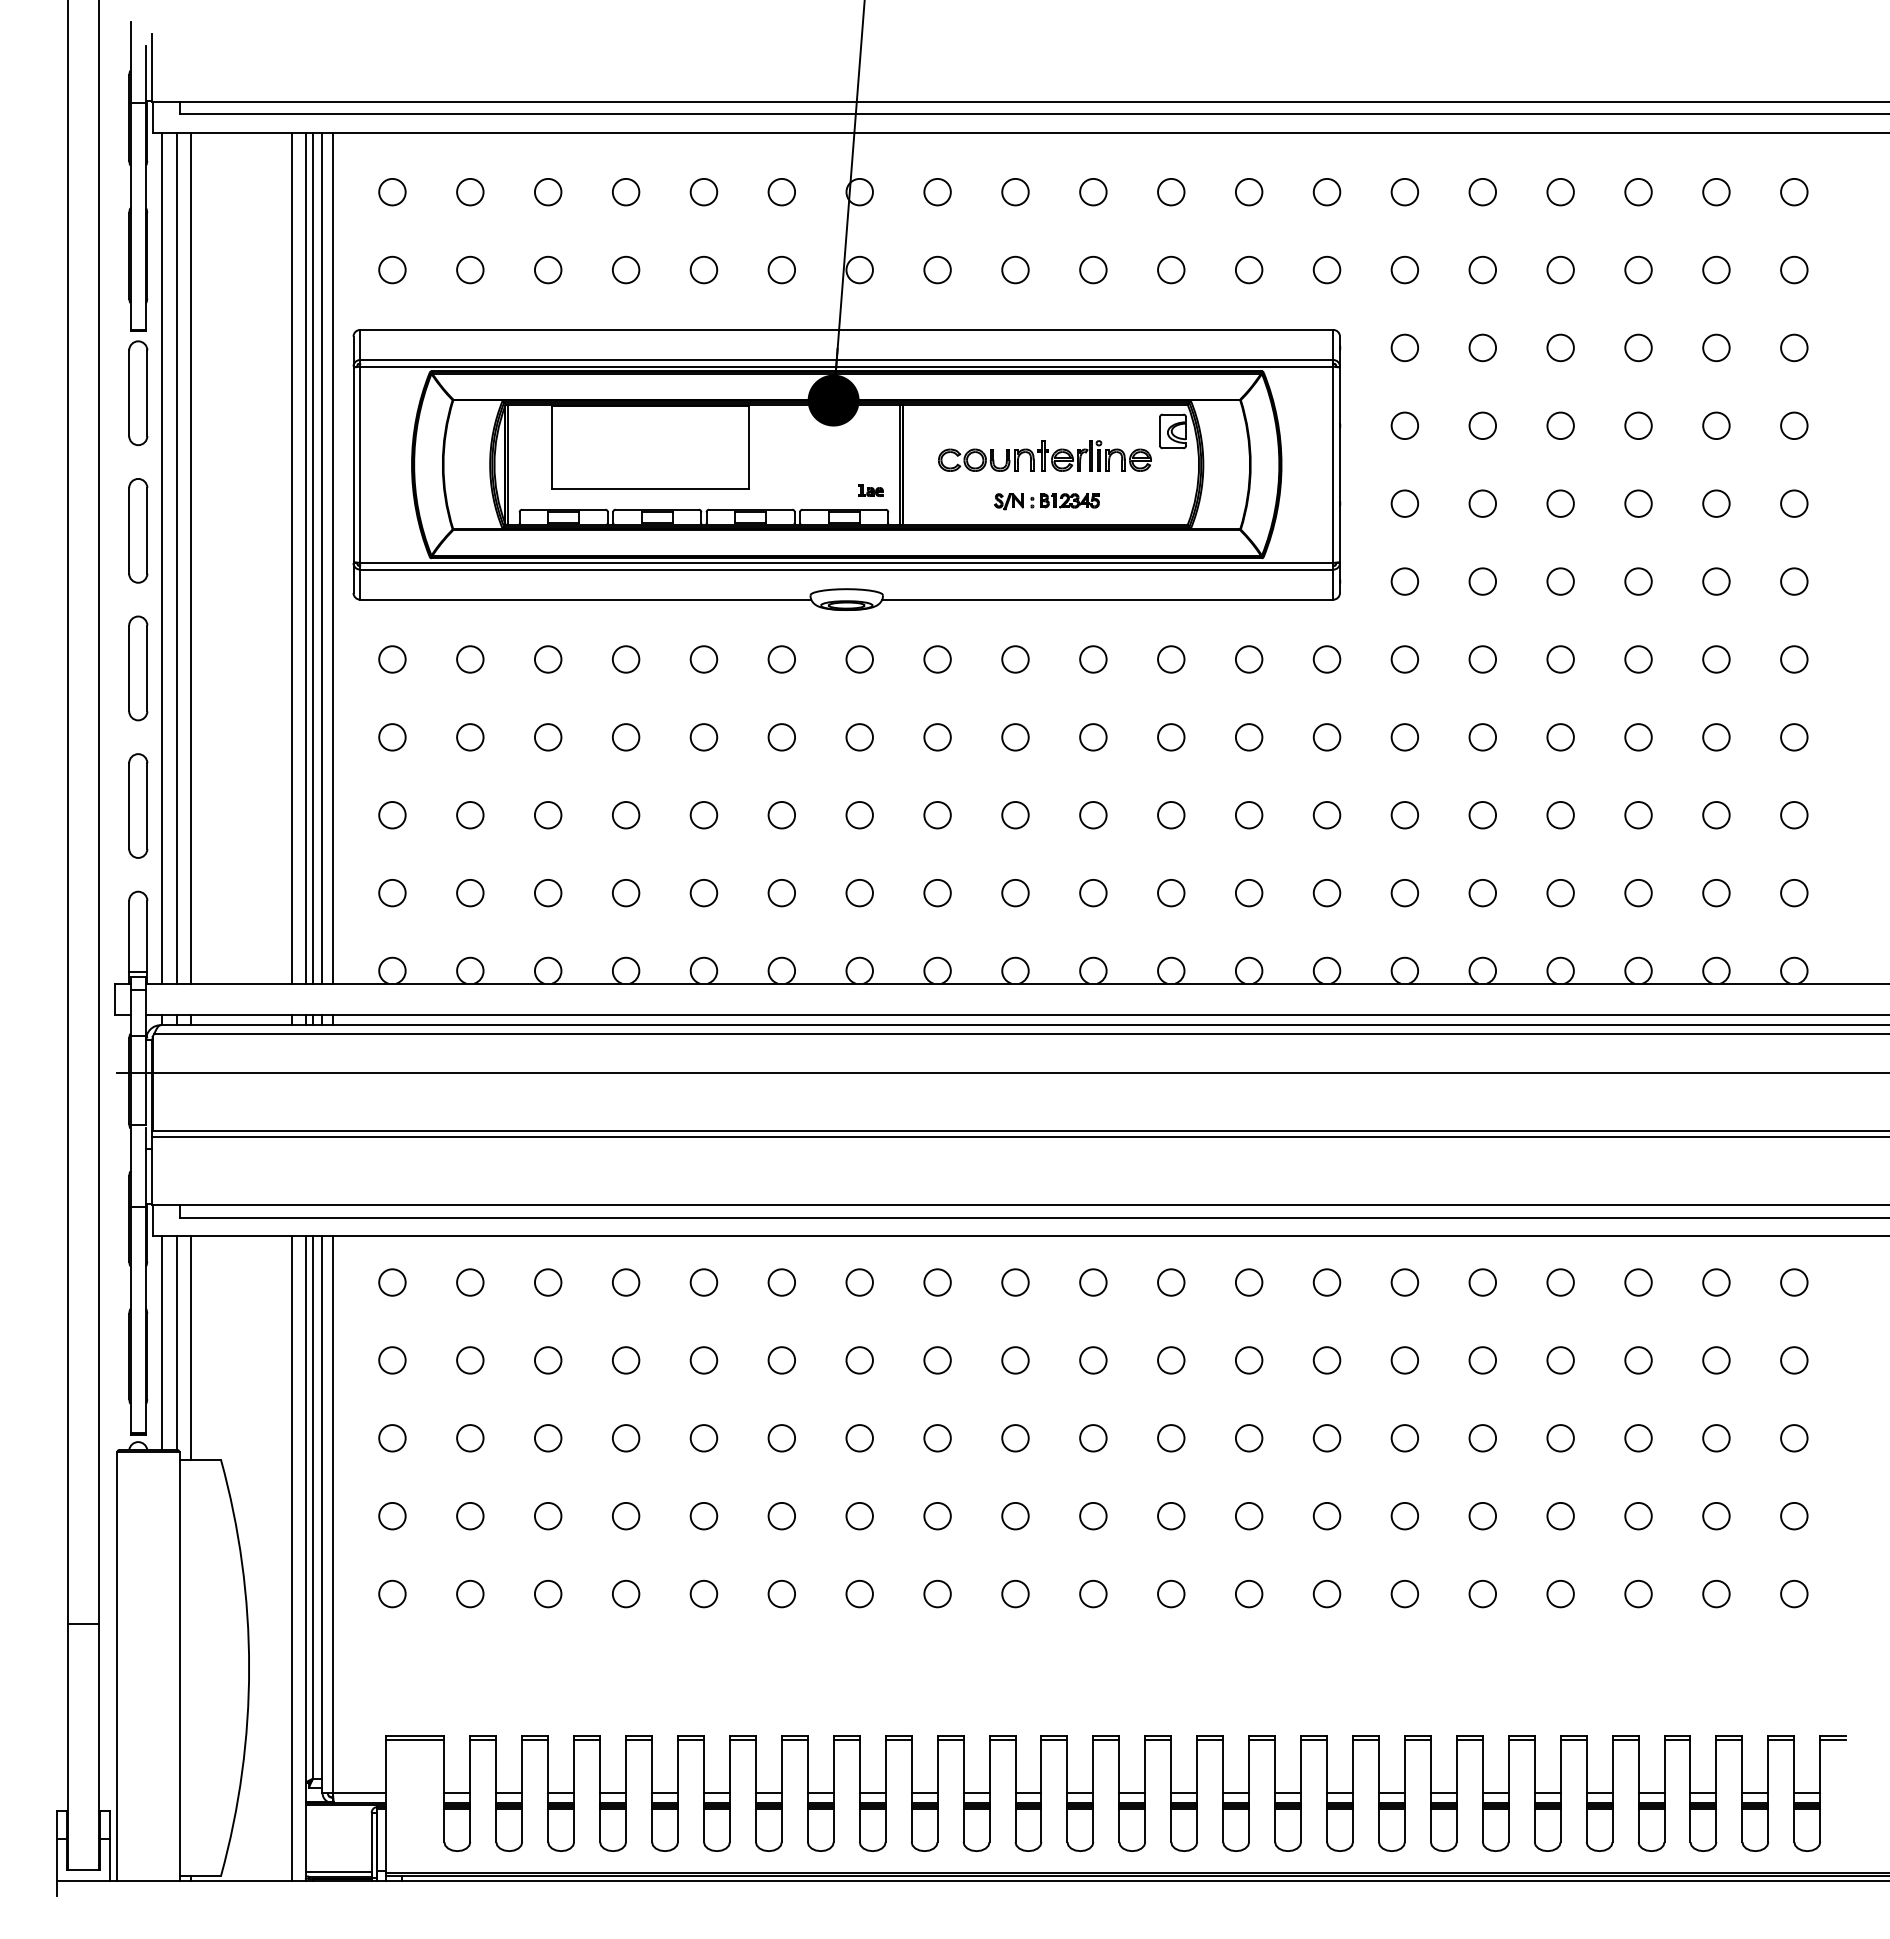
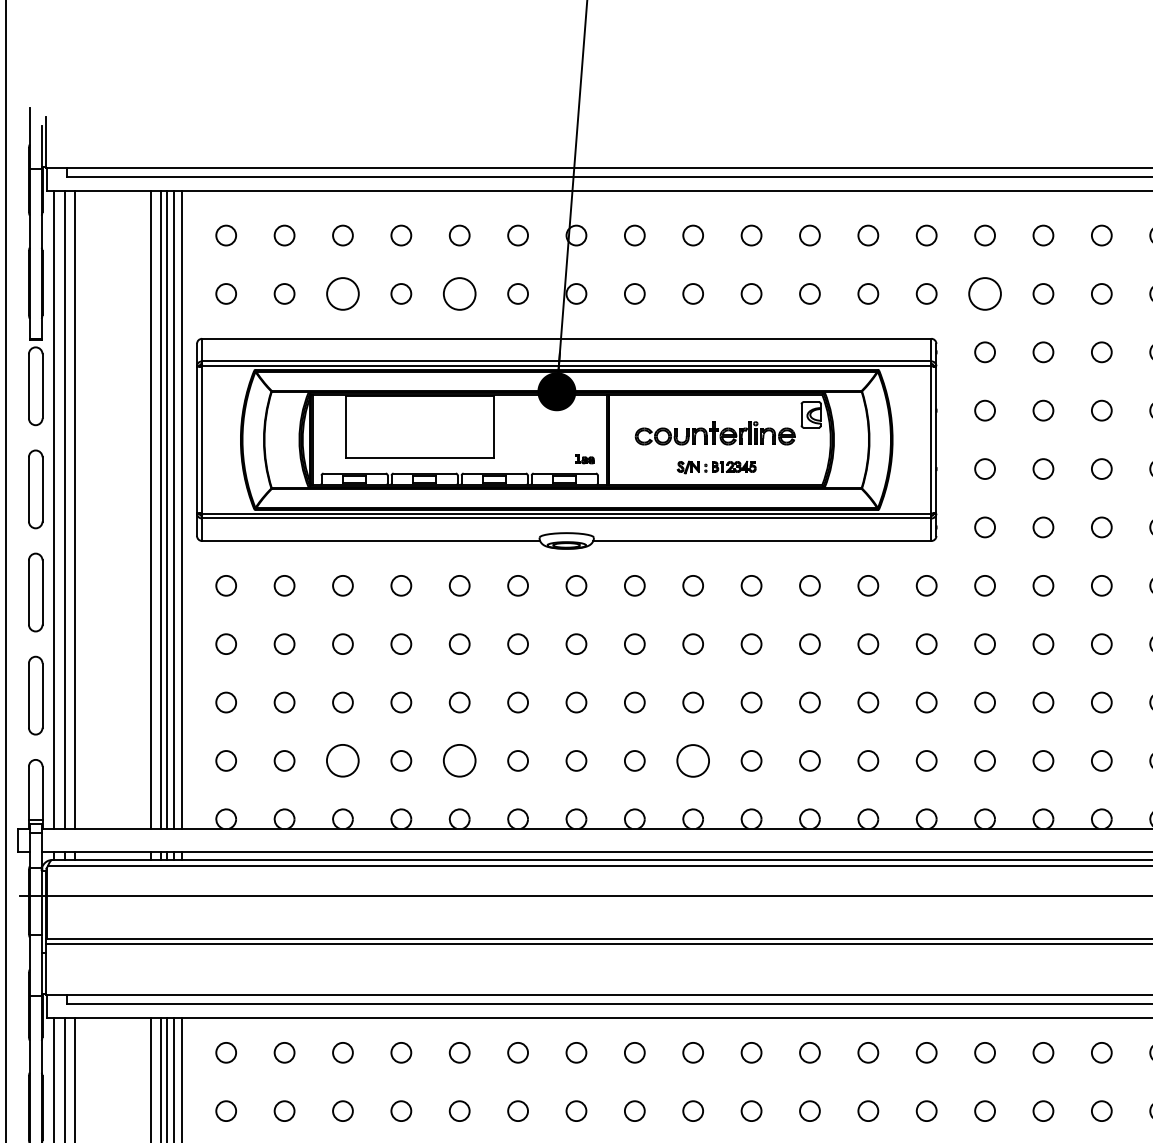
circle: (547, 269) -> (342, 293), size x1.6
circle: (703, 269) -> (459, 293), size x1.6
circle: (1404, 269) -> (984, 293), size x1.6
circle: (1015, 892) -> (693, 760), size x1.6
circle: (548, 893) -> (343, 761), size x1.6
circle: (703, 893) -> (459, 761), size x1.6

